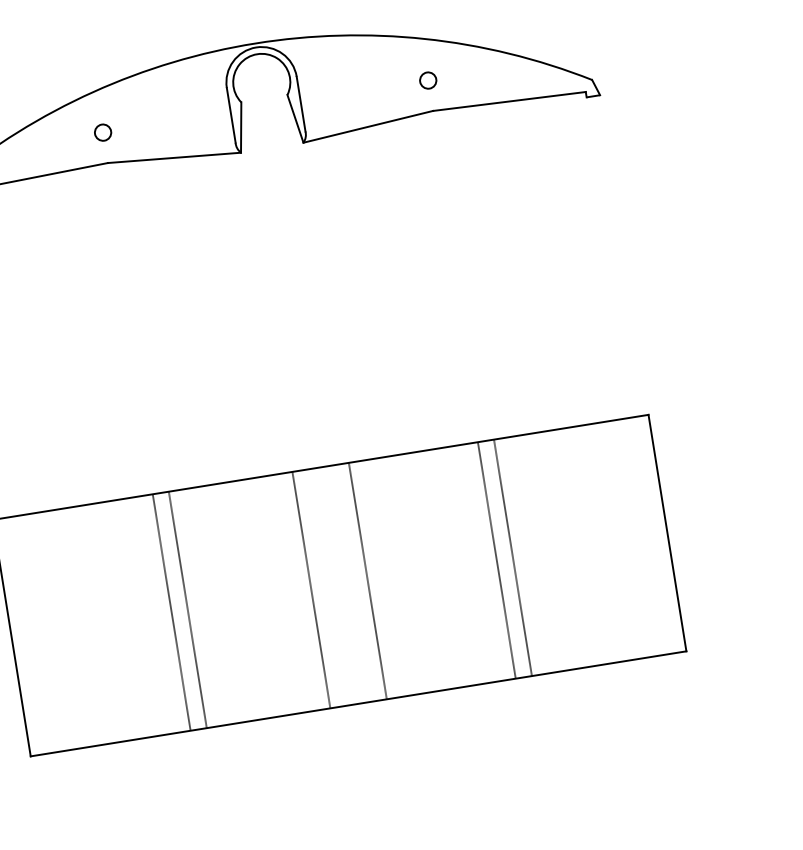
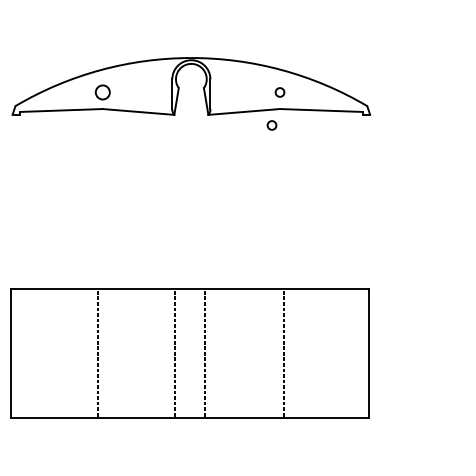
circle: (102, 132) -> (102, 92), size x1.6
circle: (422, 143) -> (271, 125), added
line: (496, 558) -> (275, 352), removed
line: (188, 608) -> (107, 352), removed

